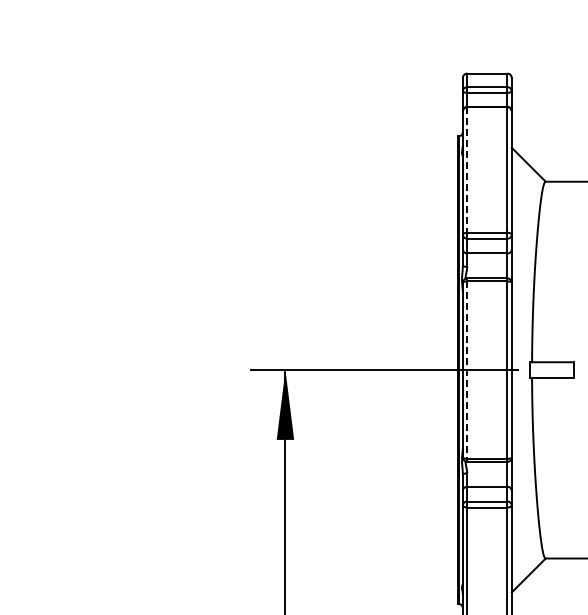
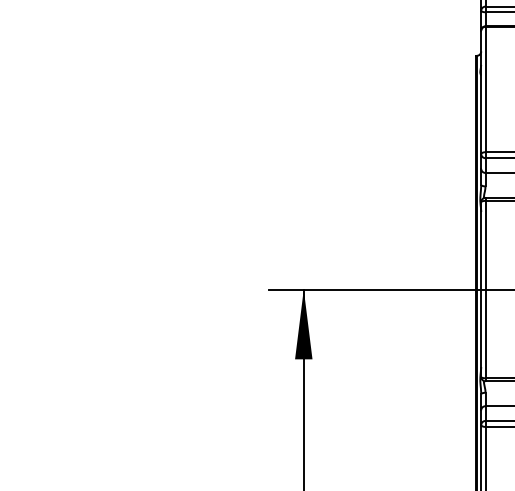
line: (467, 170) -> (485, 89), dashed -> solid
line: (467, 370) -> (485, 289), dashed -> solid

